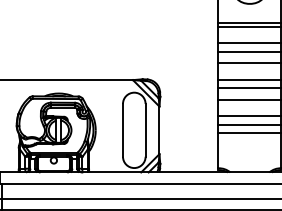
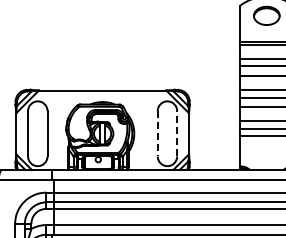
line: (122, 130) -> (157, 133), solid -> dashed
line: (146, 130) -> (177, 133), solid -> dashed

